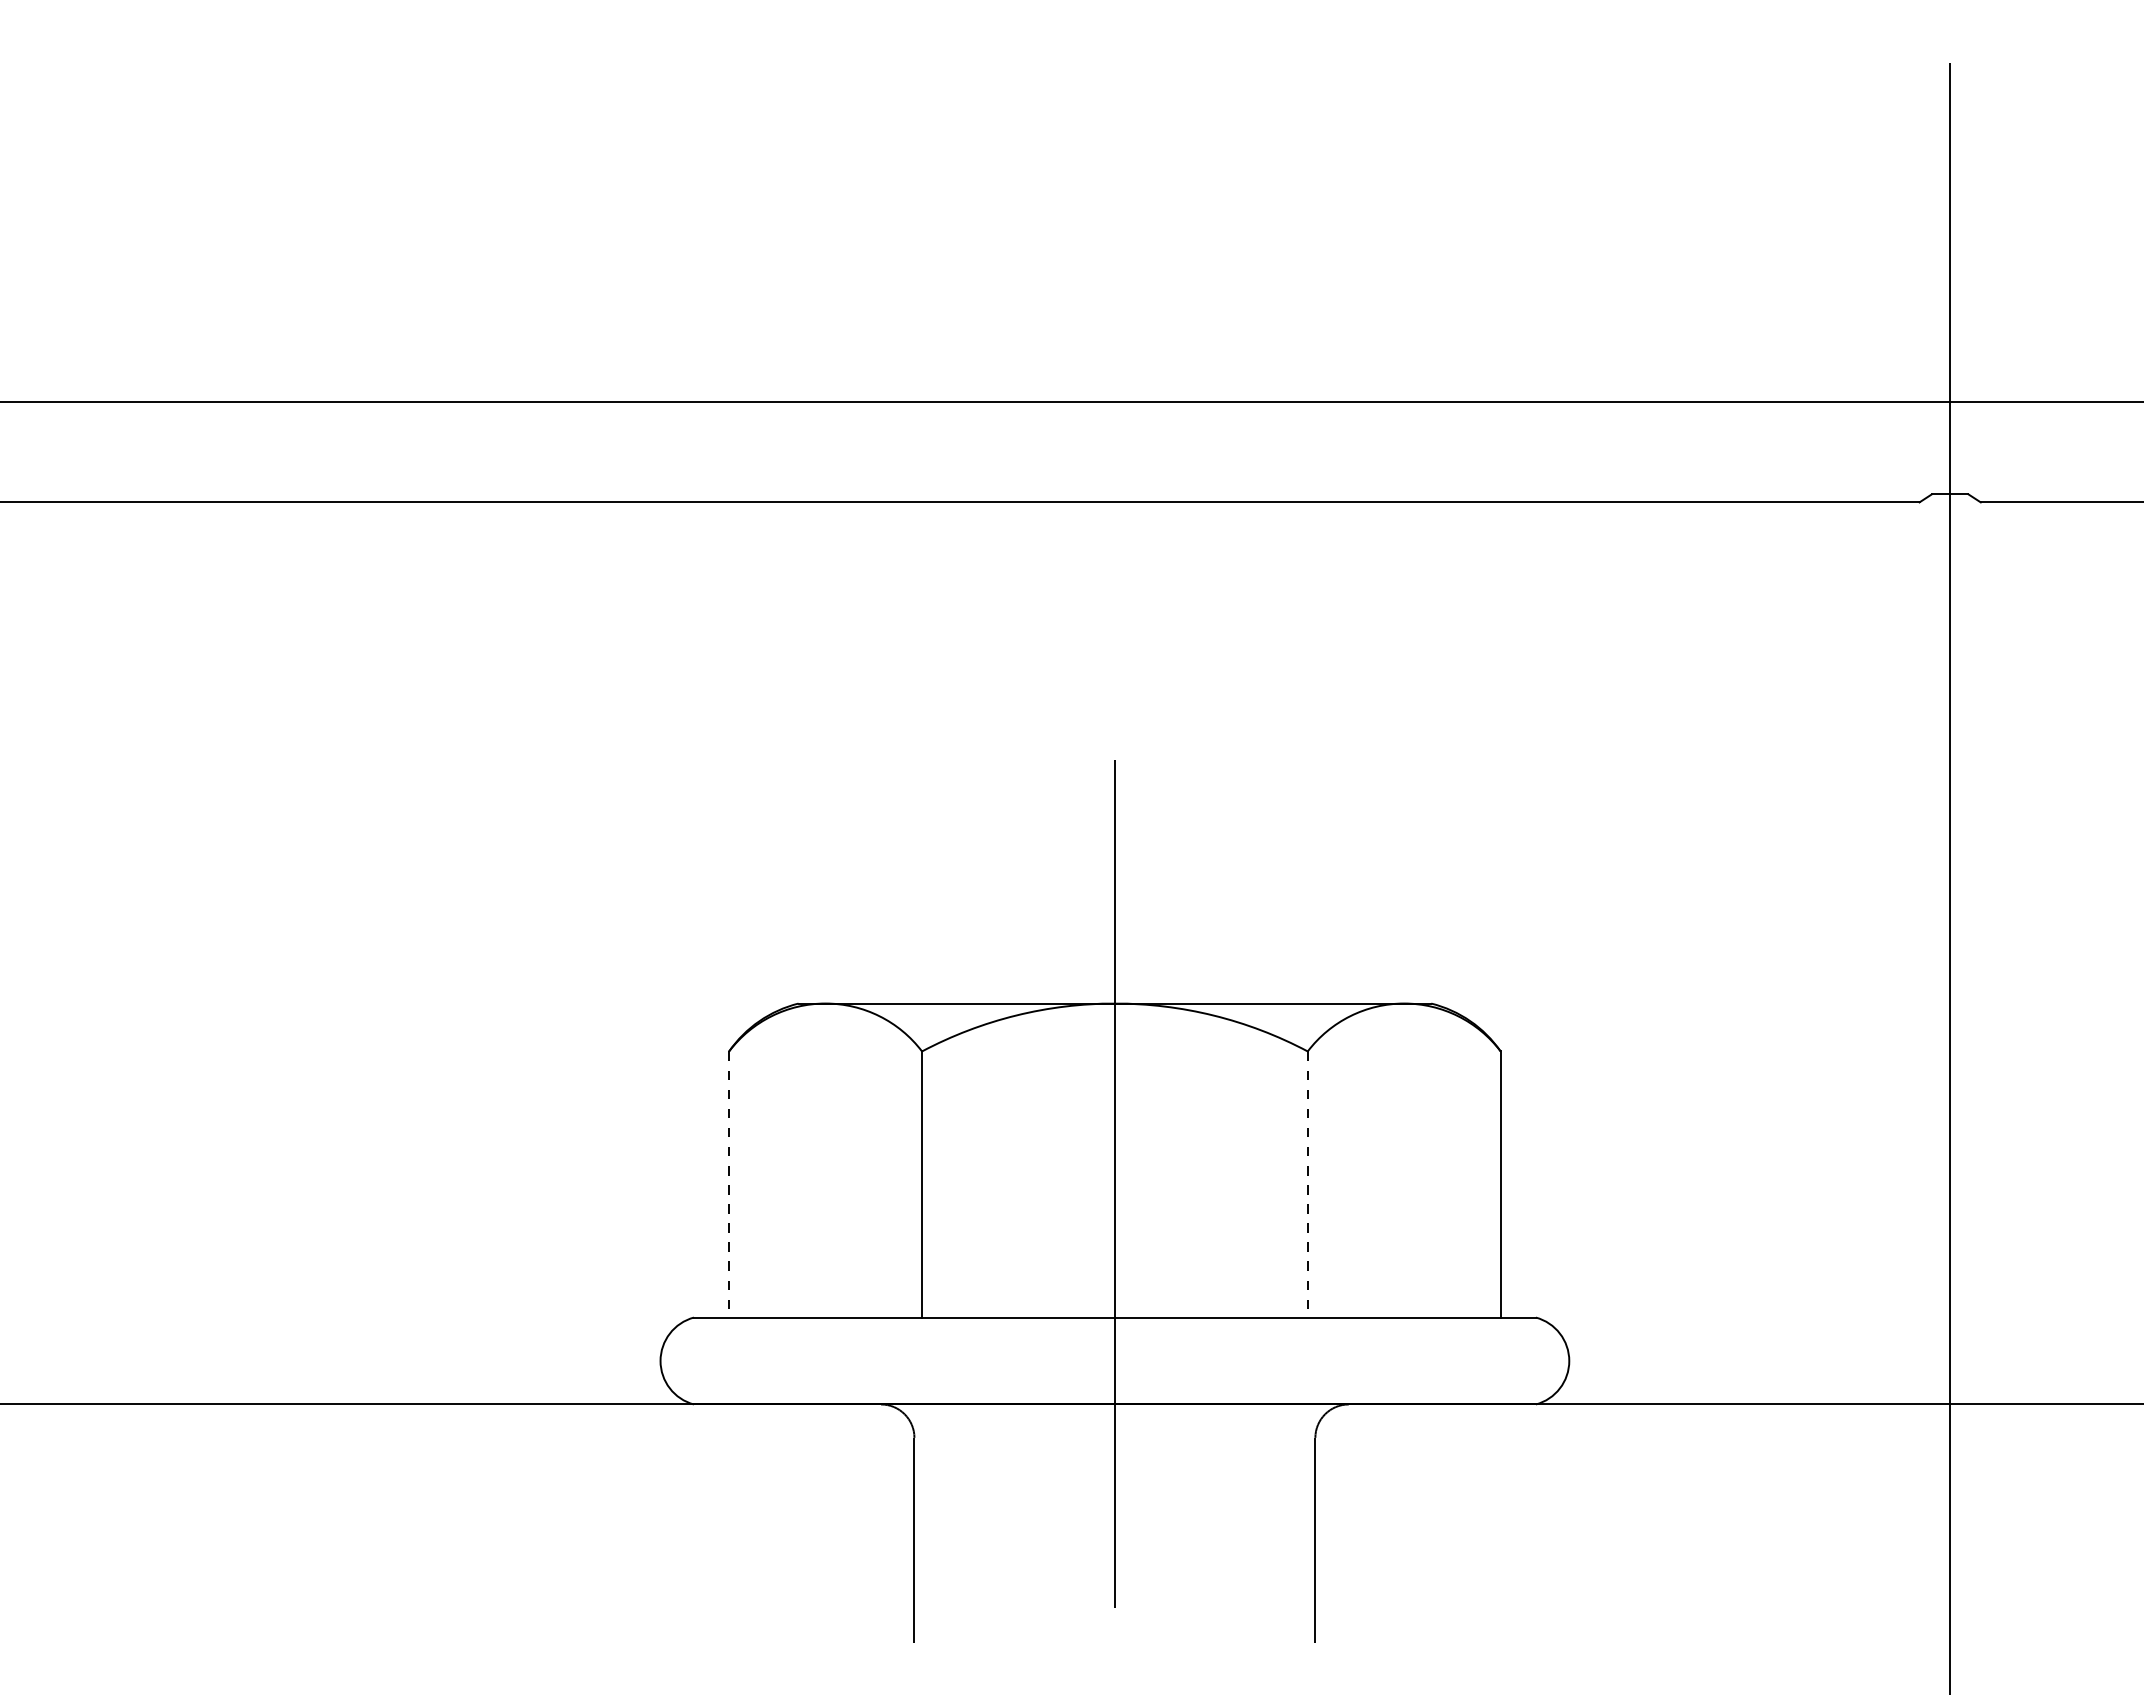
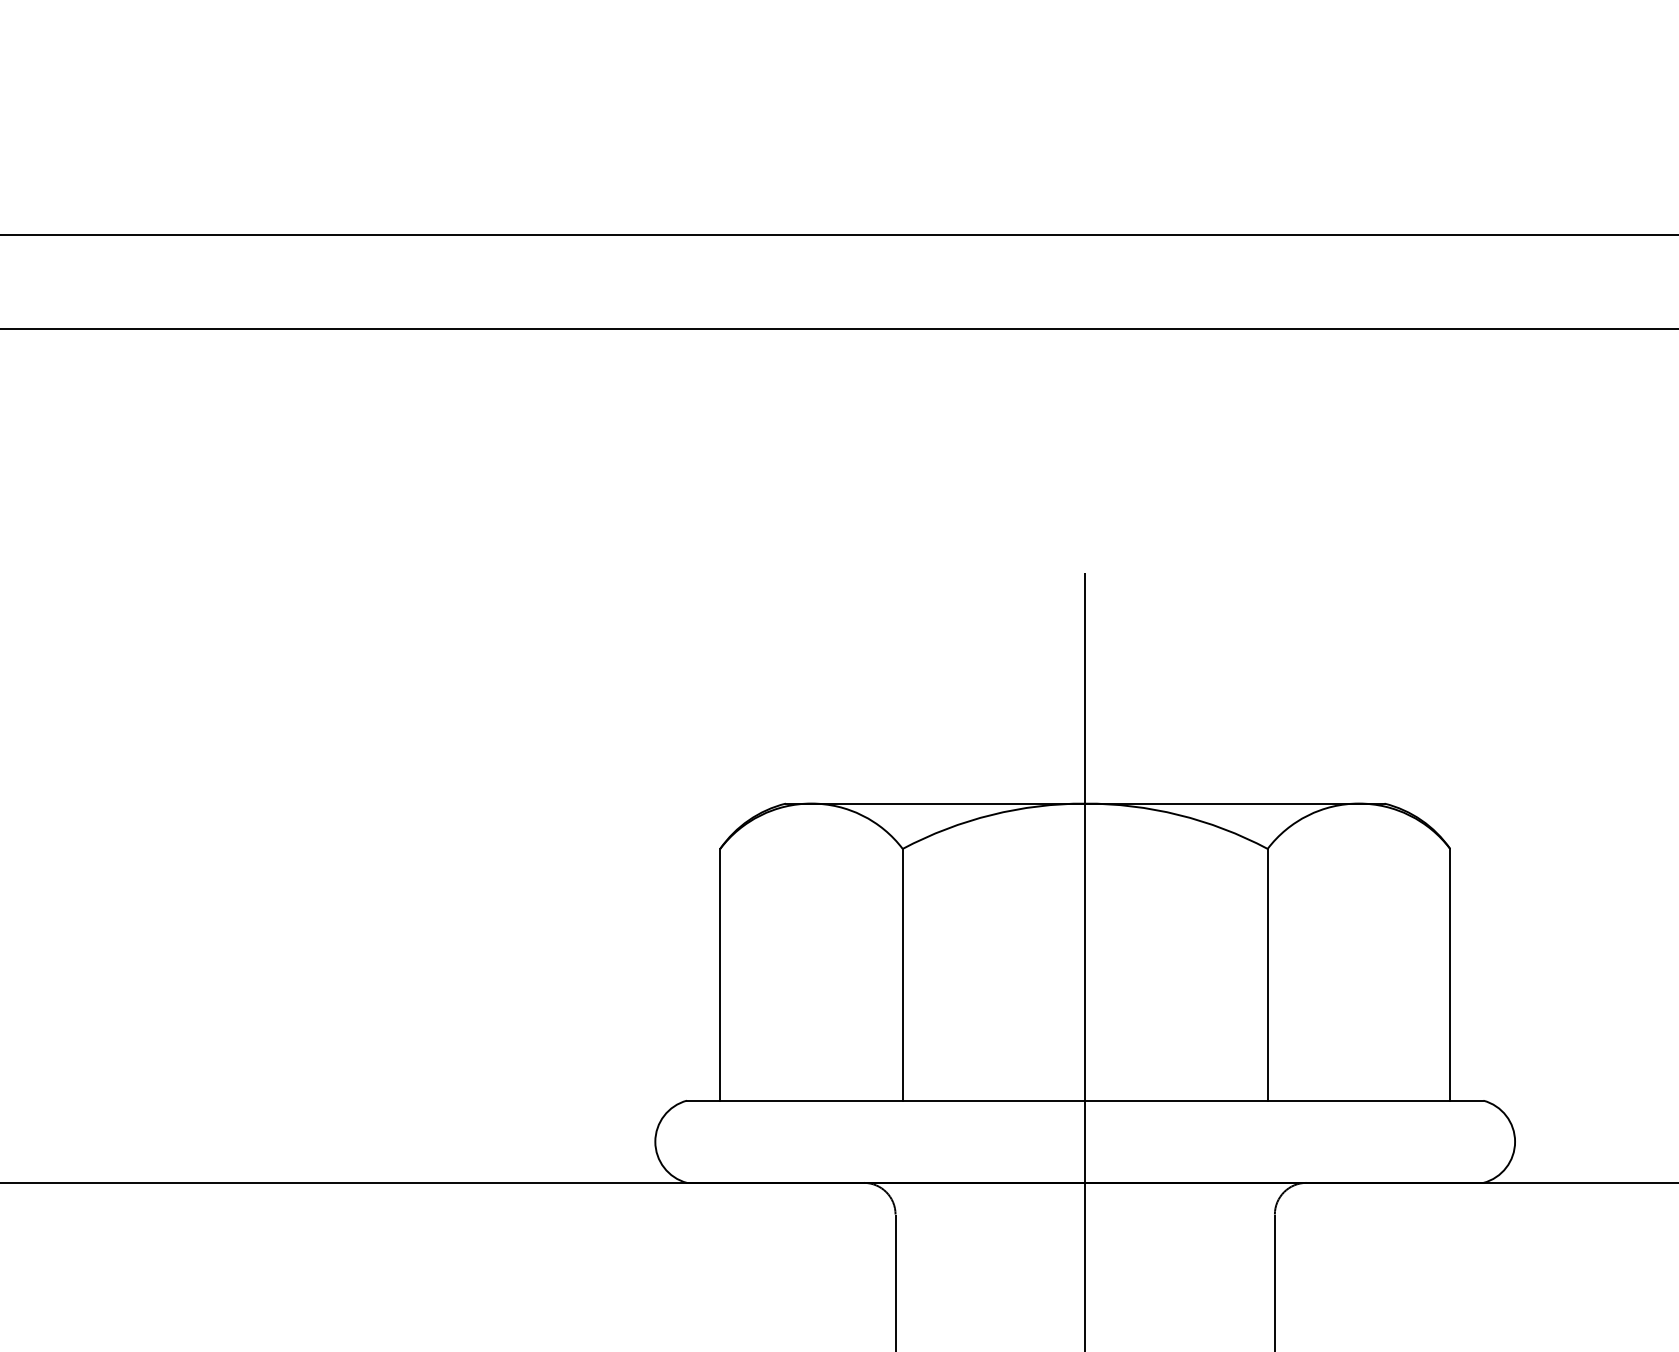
line: (729, 1185) -> (720, 975), dashed -> solid
line: (1307, 1185) -> (1267, 975), dashed -> solid

